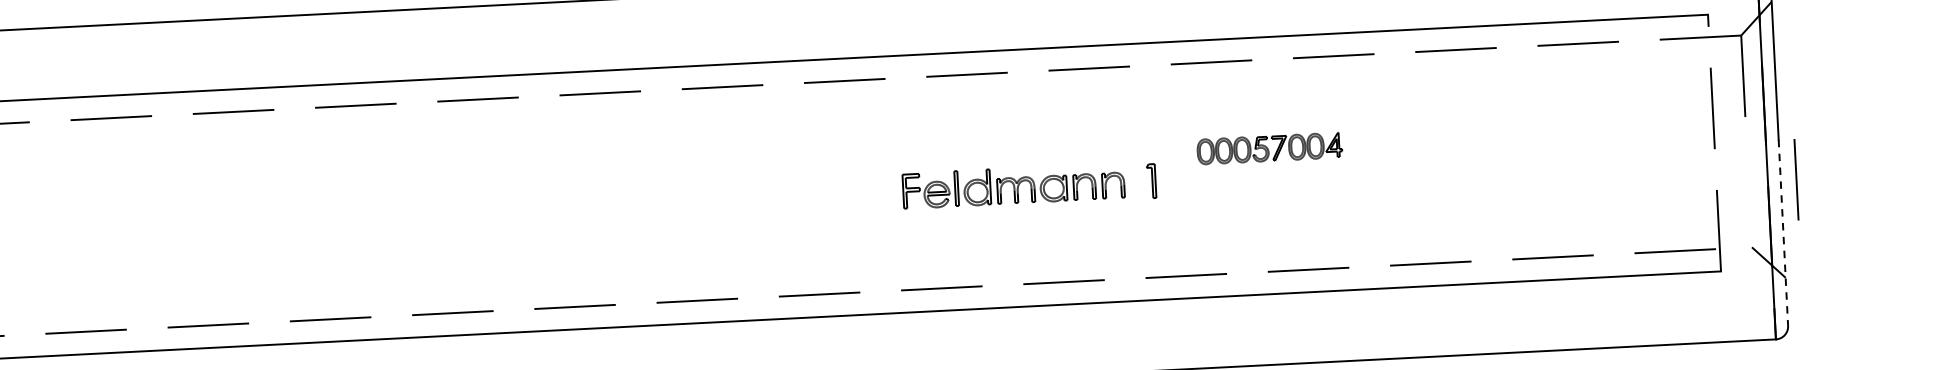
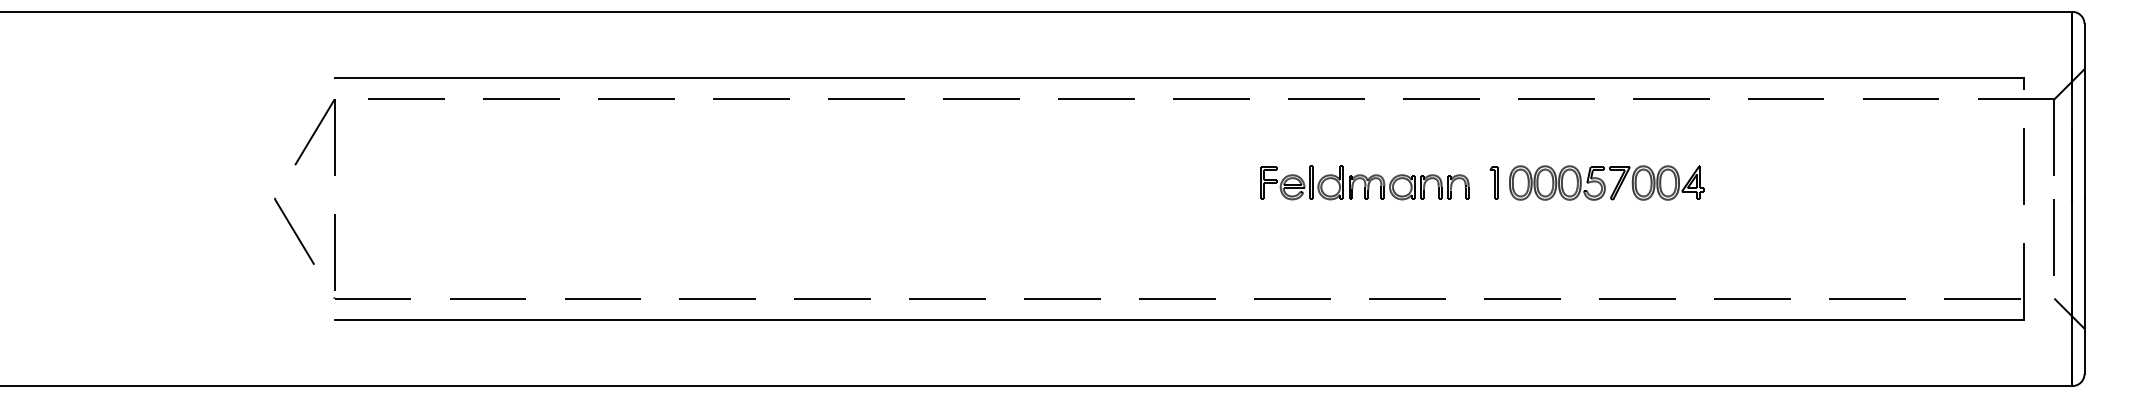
part: (1269, 148) -> (1606, 182), size x1.43
part: (1150, 180) -> (1493, 182), moved
line: (1795, 180) -> (2053, 237), moved
part: (1013, 185) -> (1364, 182), moved
line: (1783, 232) -> (2084, 286), dashed -> solid

